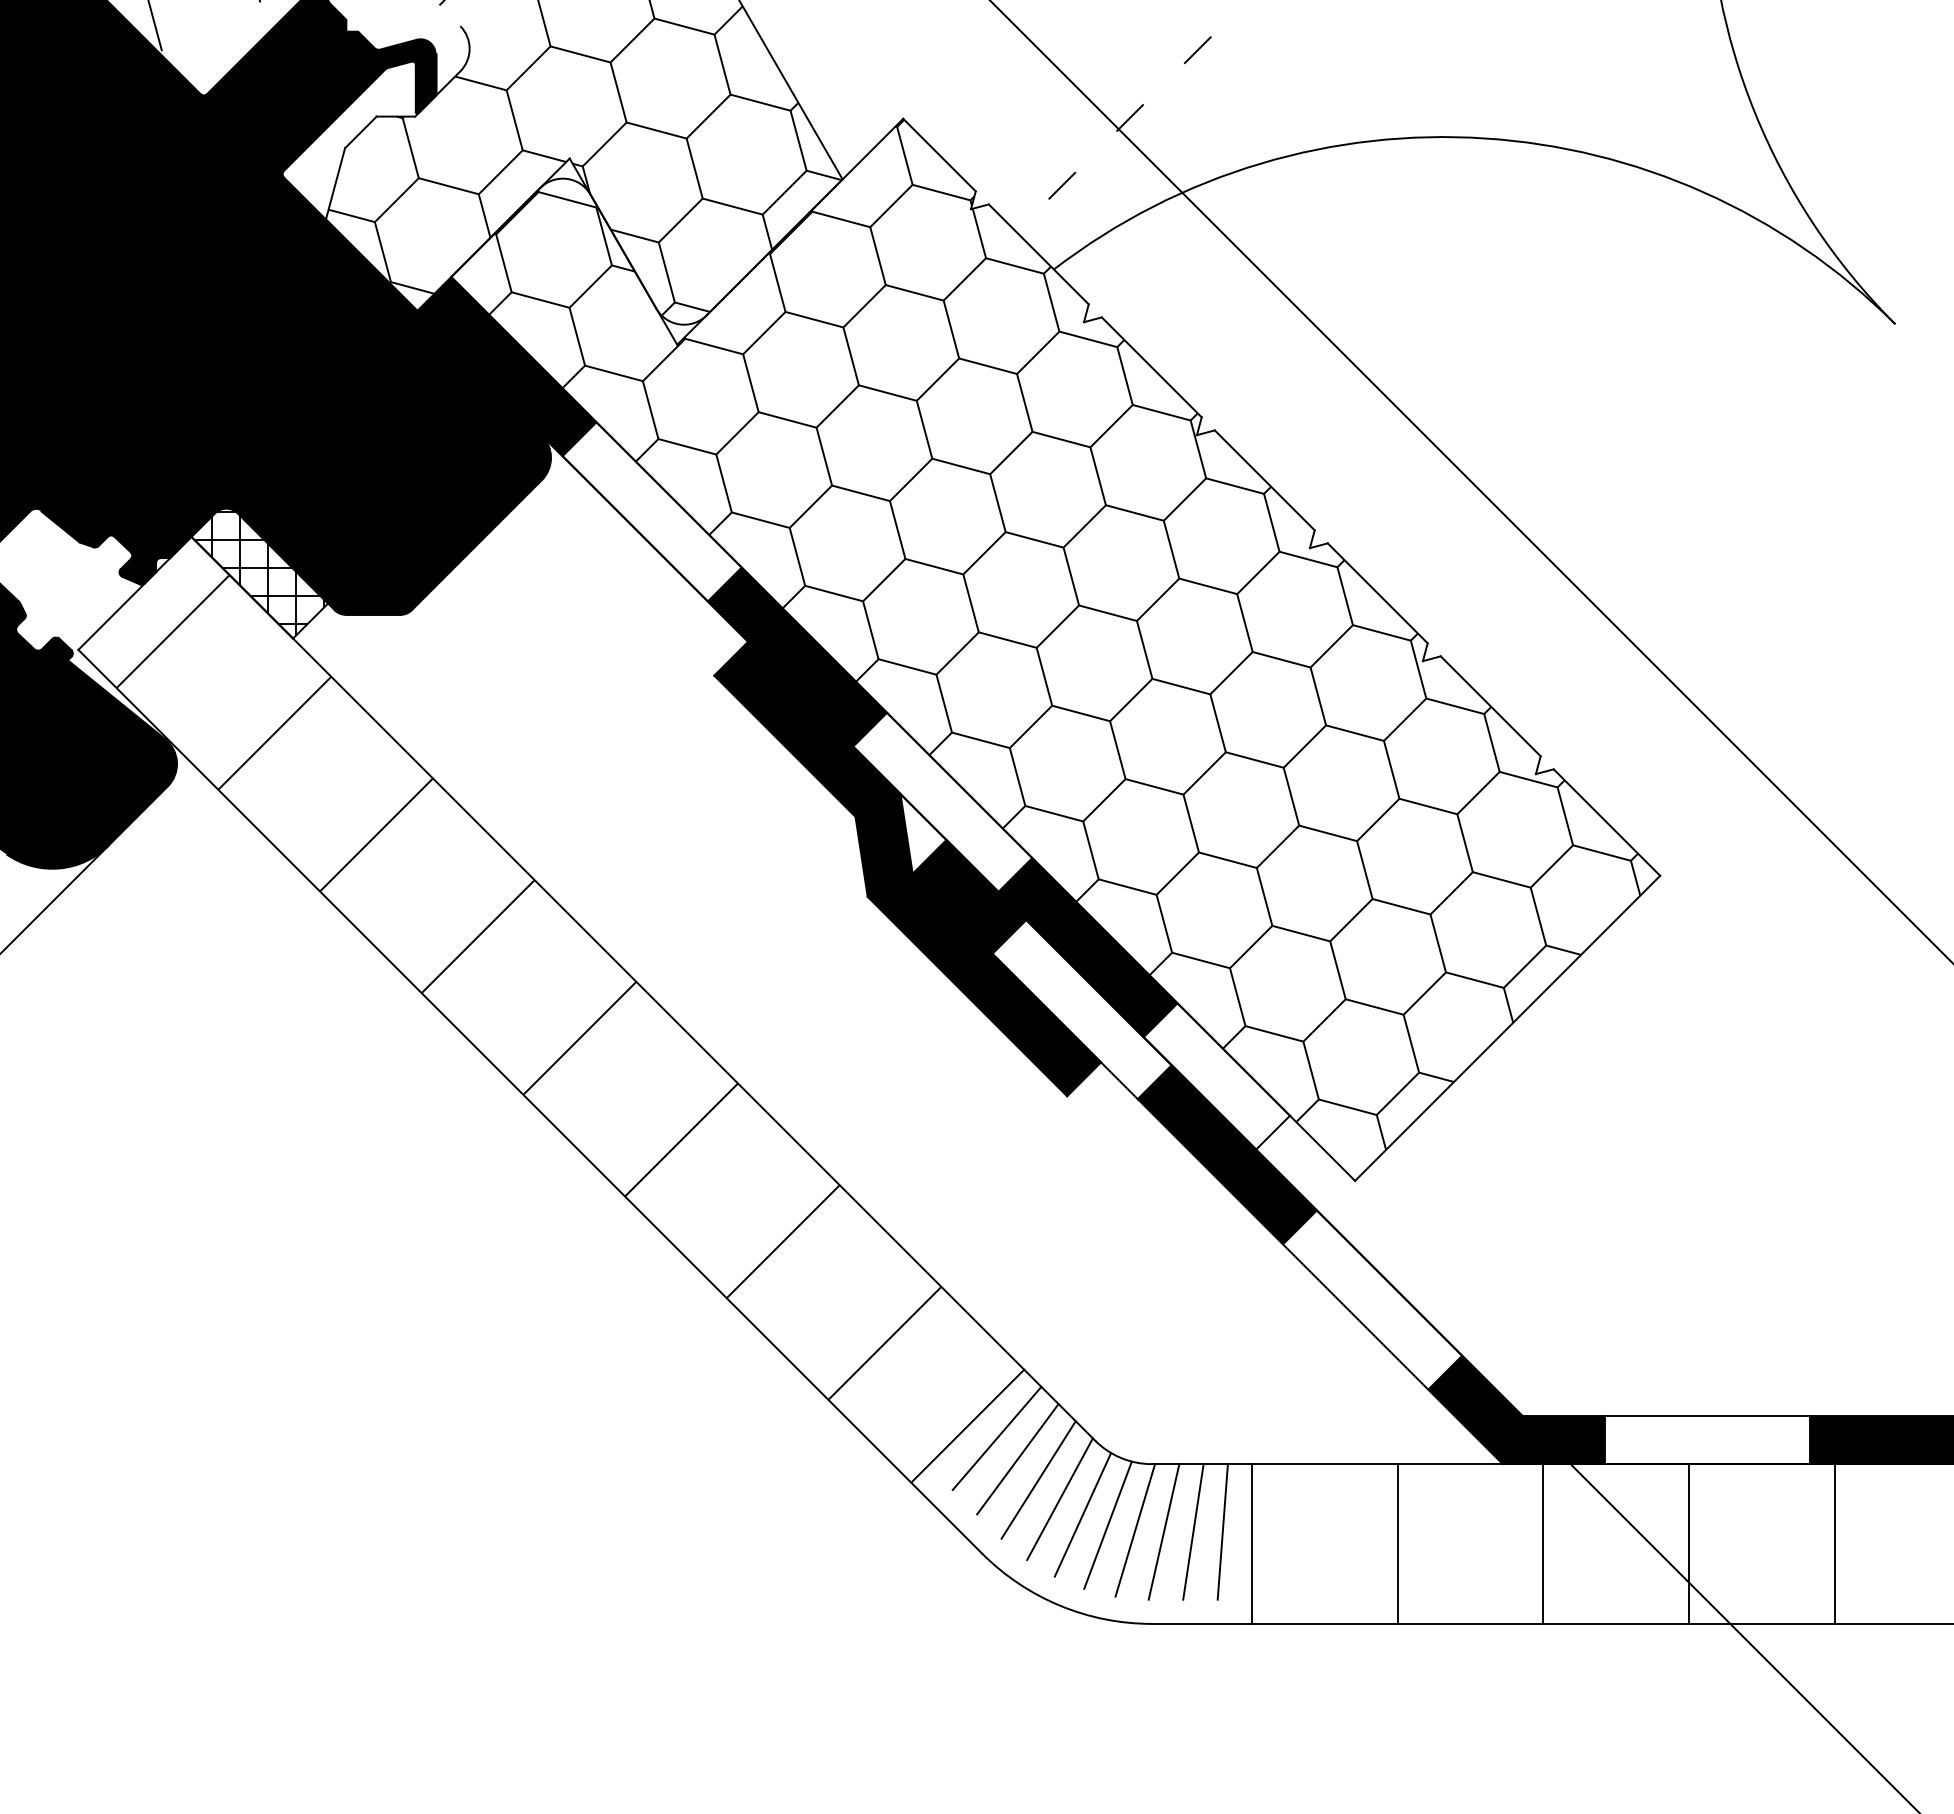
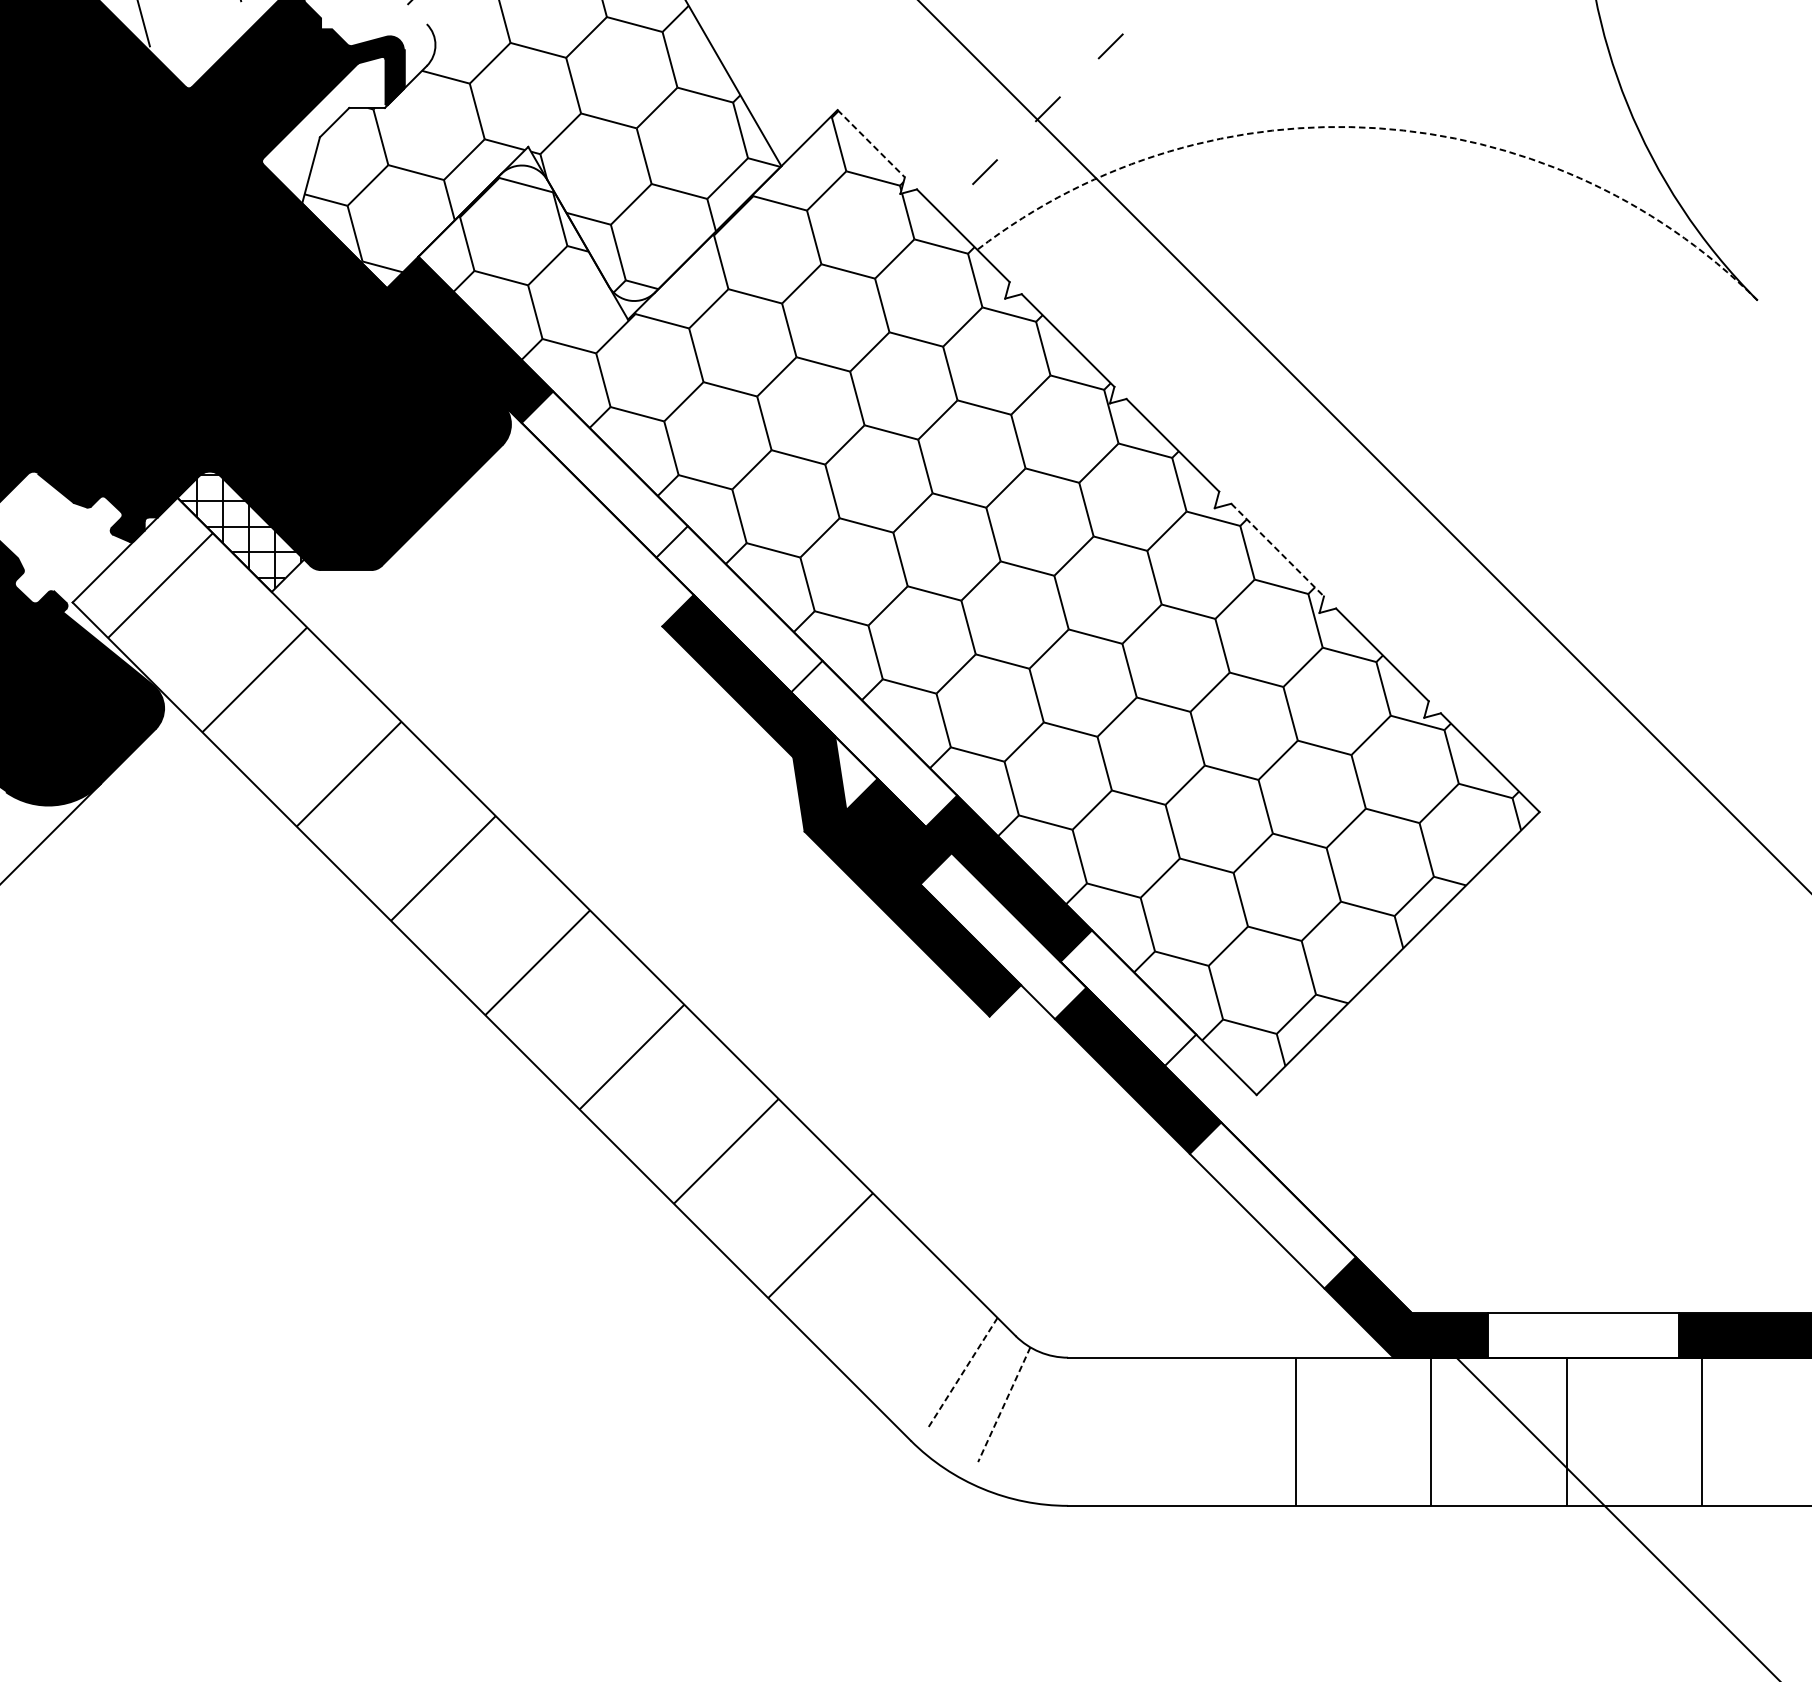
arc: (1484, 138) -> (1376, 128), solid -> dashed
line: (939, 155) -> (871, 144), solid -> dashed
line: (1377, 593) -> (1277, 550), solid -> dashed
fill: (797, 656) -> (739, 608), removed
line: (967, 1425) -> (897, 1321), removed
line: (996, 1437) -> (924, 1332), removed
line: (1017, 1459) -> (943, 1353), removed
line: (1038, 1480) -> (963, 1372), solid -> dashed
line: (1059, 1499) -> (982, 1390), removed
line: (1082, 1514) -> (1003, 1404), solid -> dashed
line: (1107, 1524) -> (1027, 1413), removed
line: (1135, 1530) -> (1052, 1419), removed
line: (1163, 1531) -> (1078, 1420), removed
line: (1193, 1531) -> (1106, 1420), removed
line: (1222, 1531) -> (1133, 1420), removed
line: (1252, 1543) -> (1161, 1431), removed

